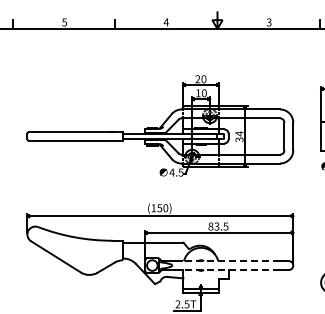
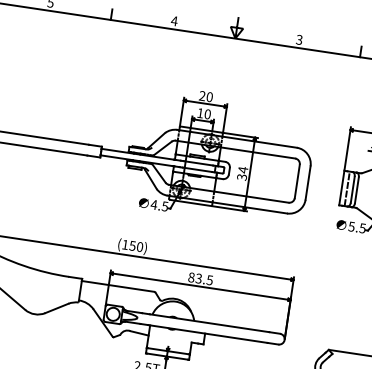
line: (230, 261) -> (208, 323), dashed -> solid
line: (230, 270) -> (207, 334), dashed -> solid

